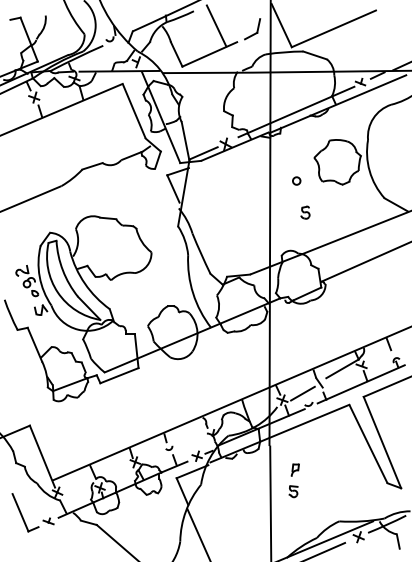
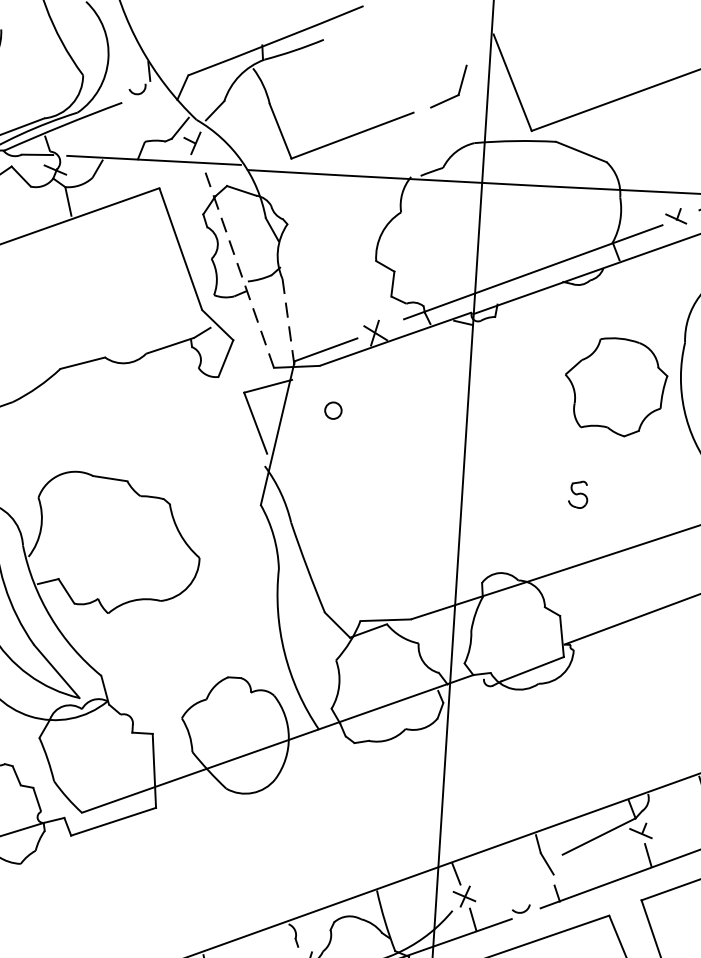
line: (216, 25) -> (370, 73), removed
line: (161, 117) -> (239, 266), solid -> dashed
line: (185, 142) -> (288, 323), solid -> dashed
circle: (296, 180) -> (332, 409), moved
part: (305, 212) -> (578, 494), moved
line: (302, 393) -> (508, 884), removed

